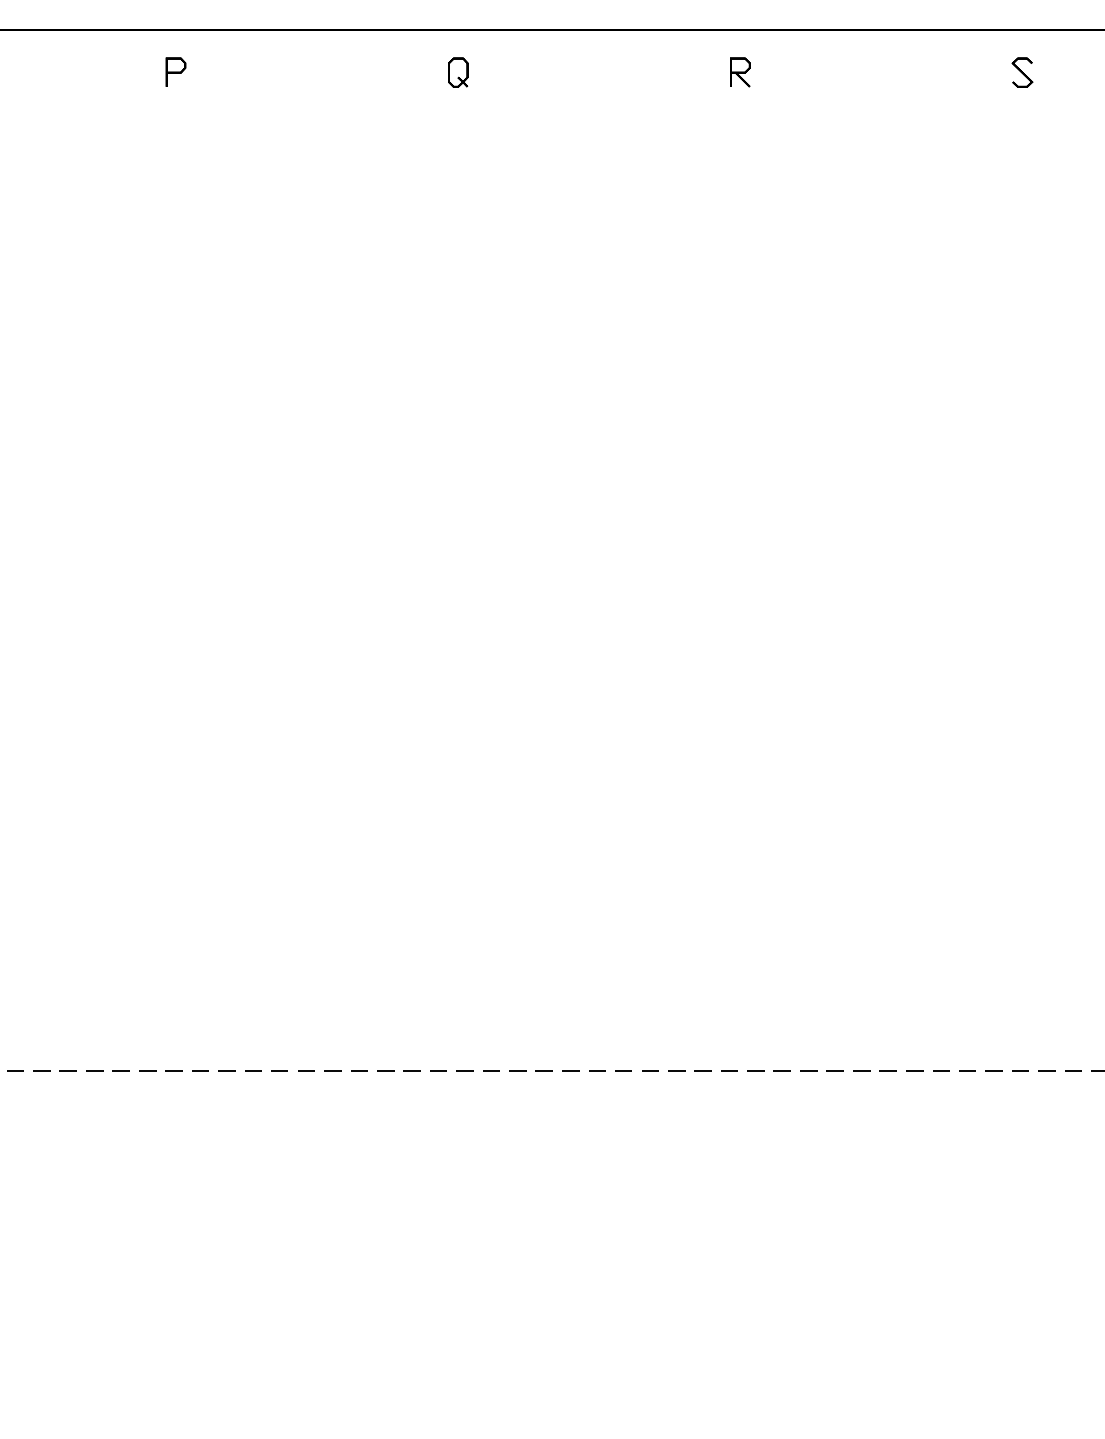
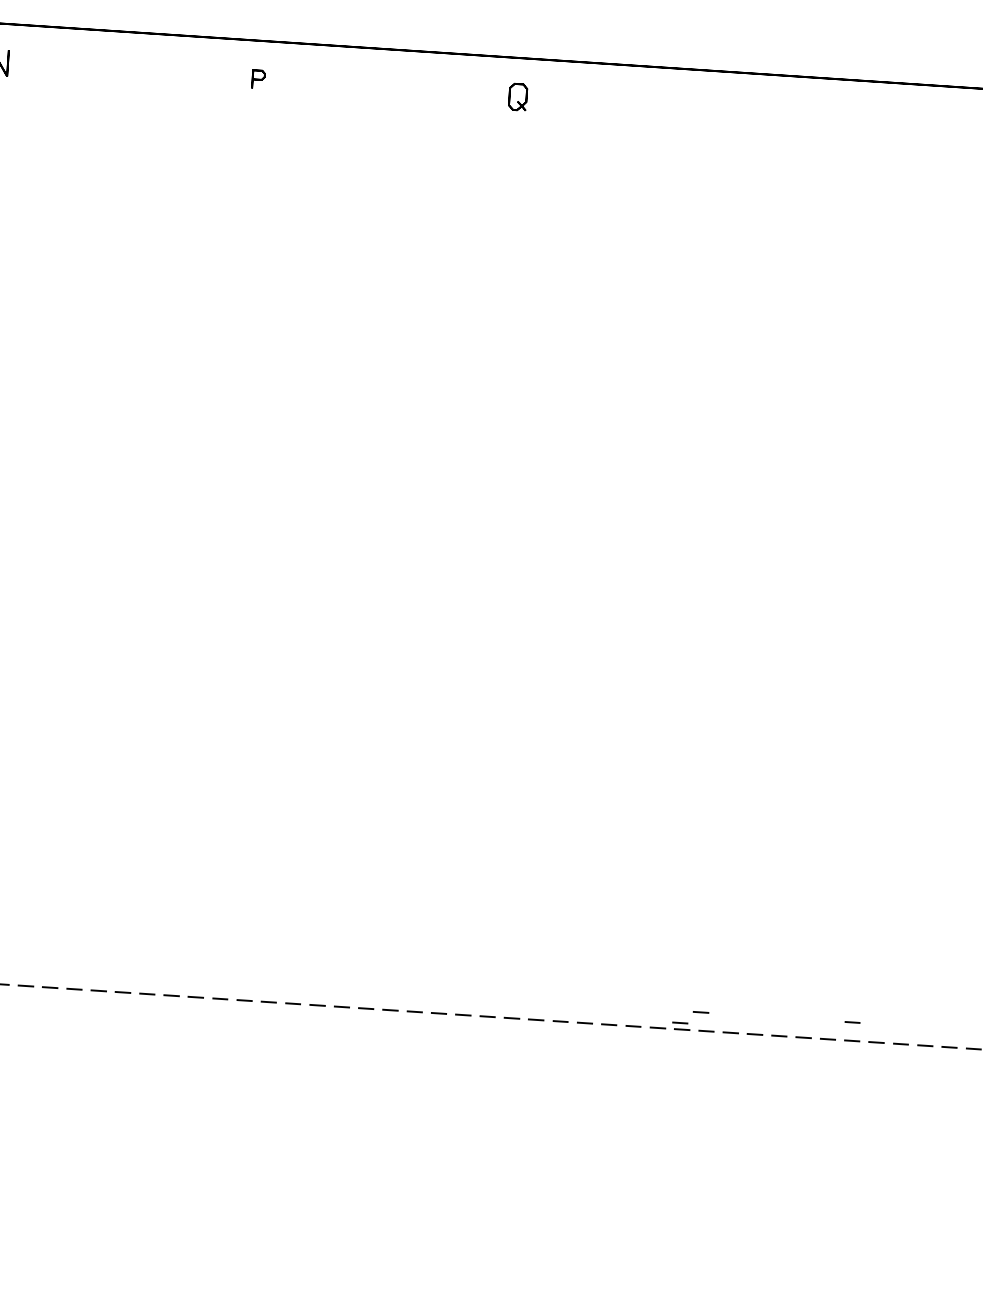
part: (175, 71) -> (258, 78), size x0.7
part: (740, 72) -> (777, 114), removed
line: (721, 1050) -> (700, 1011), added
line: (887, 1050) -> (852, 1022), added
line: (700, 1063) -> (680, 1022), added

